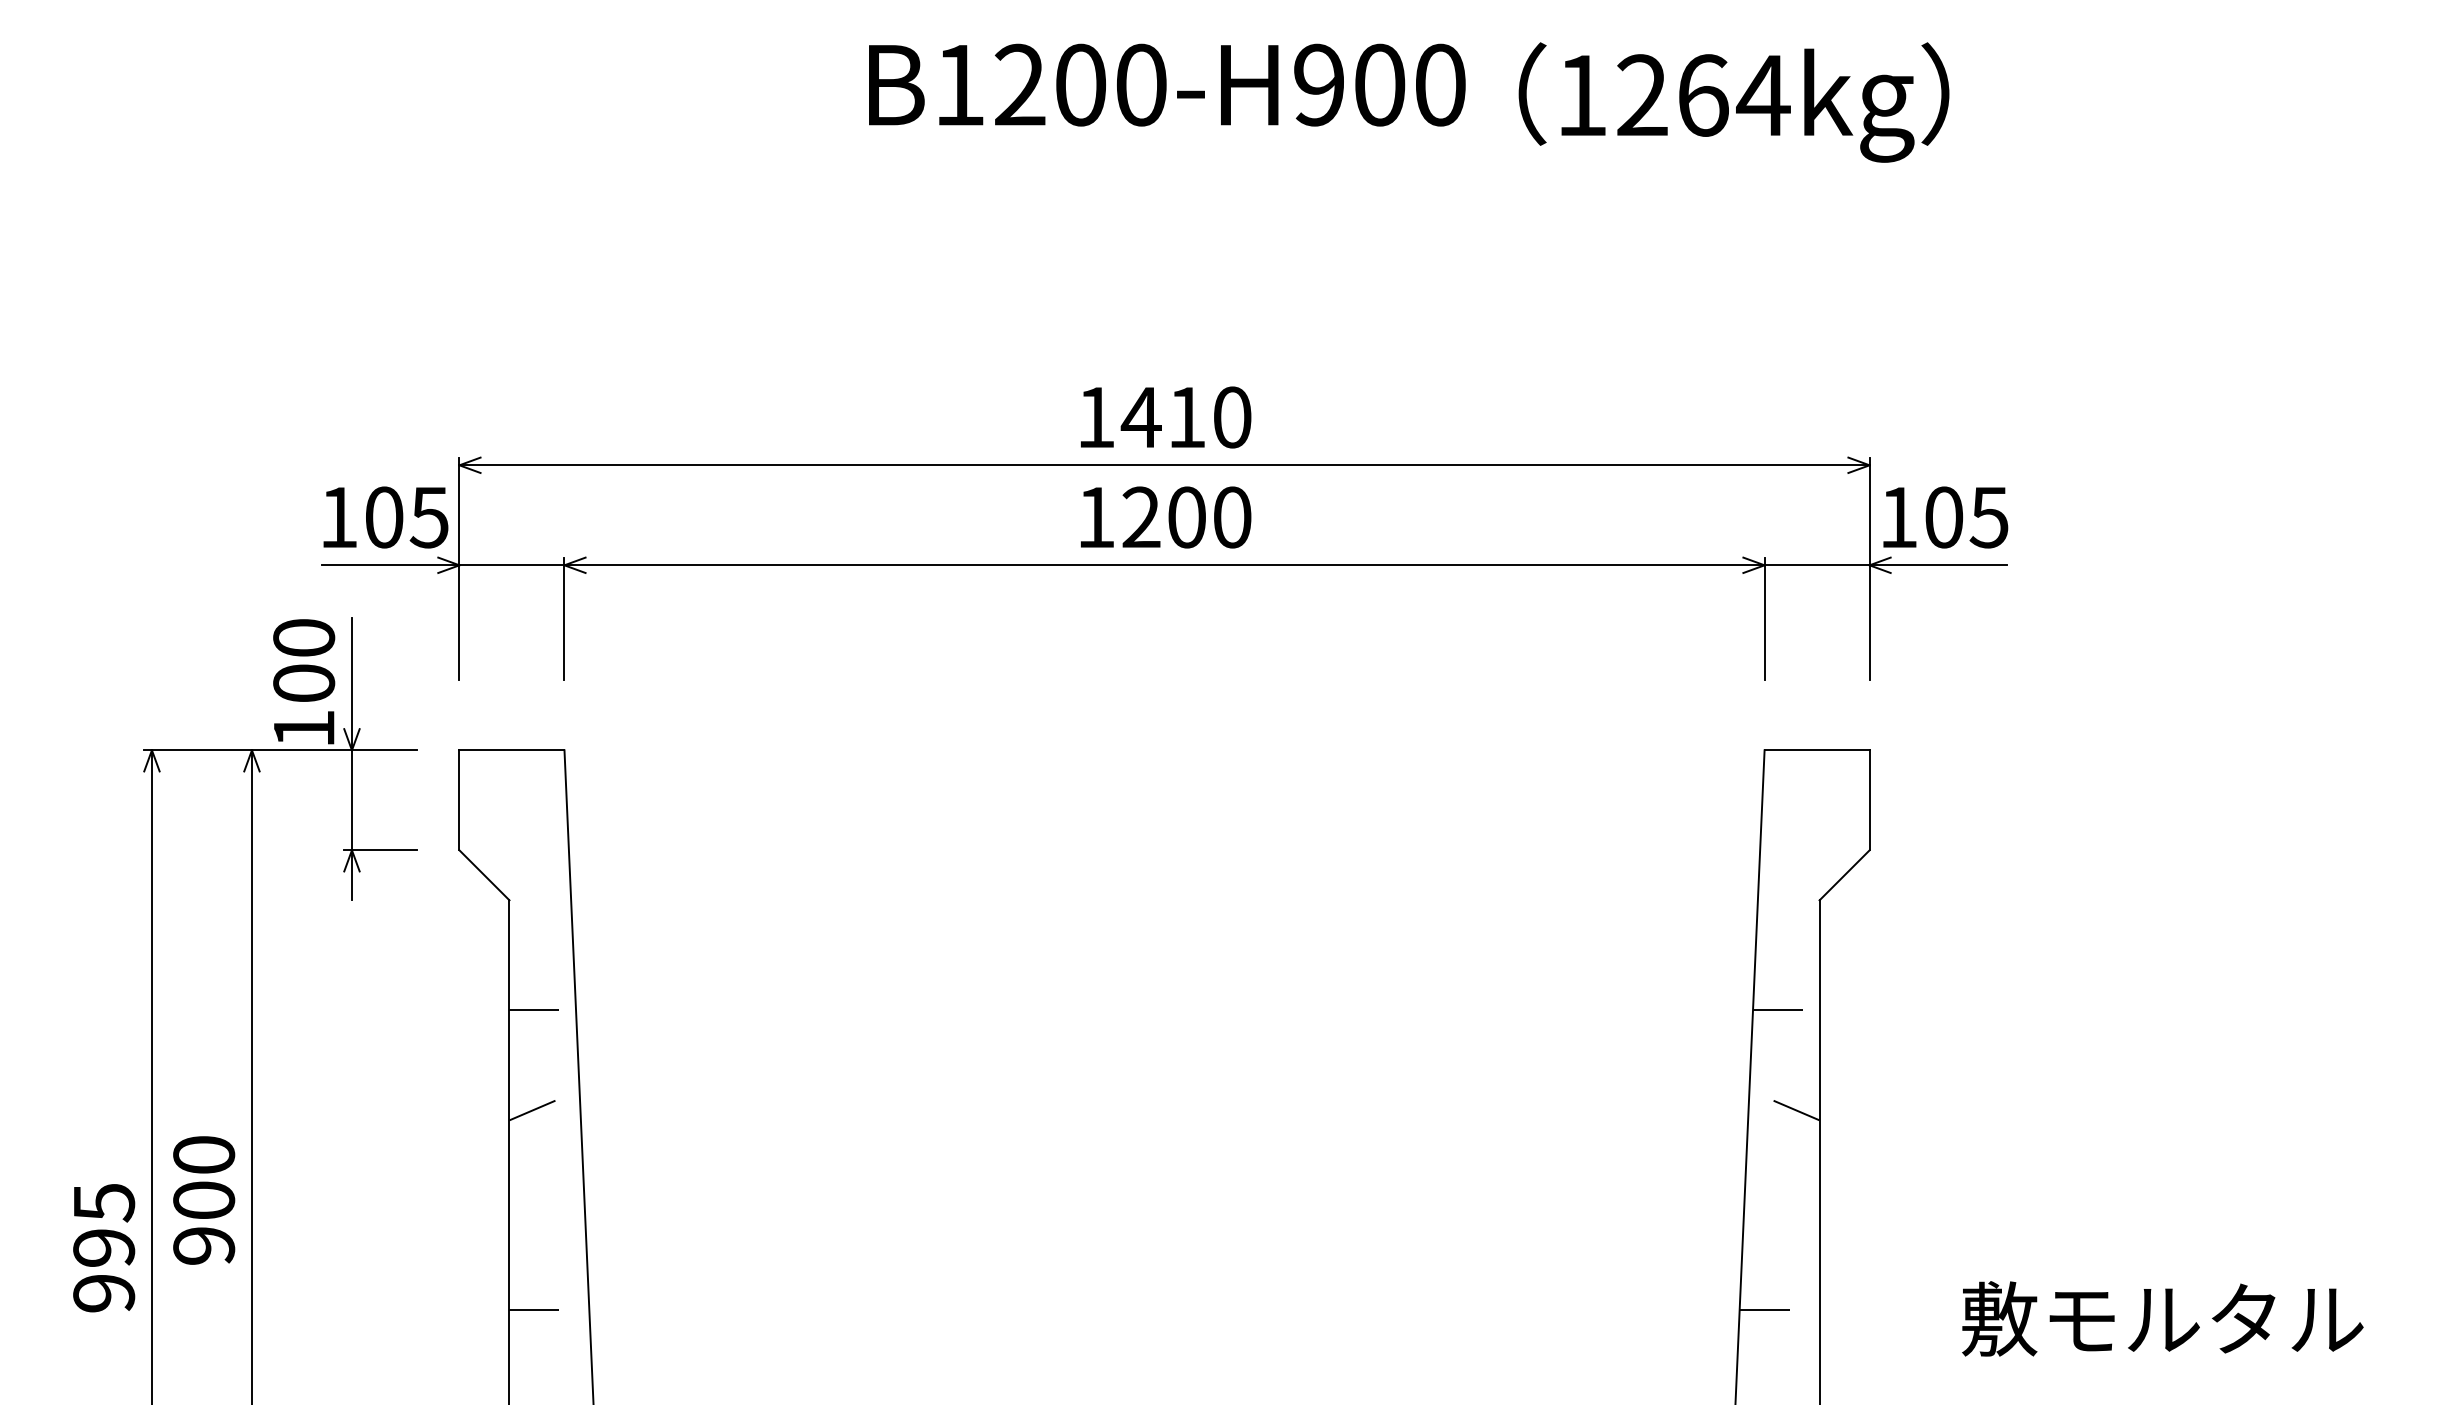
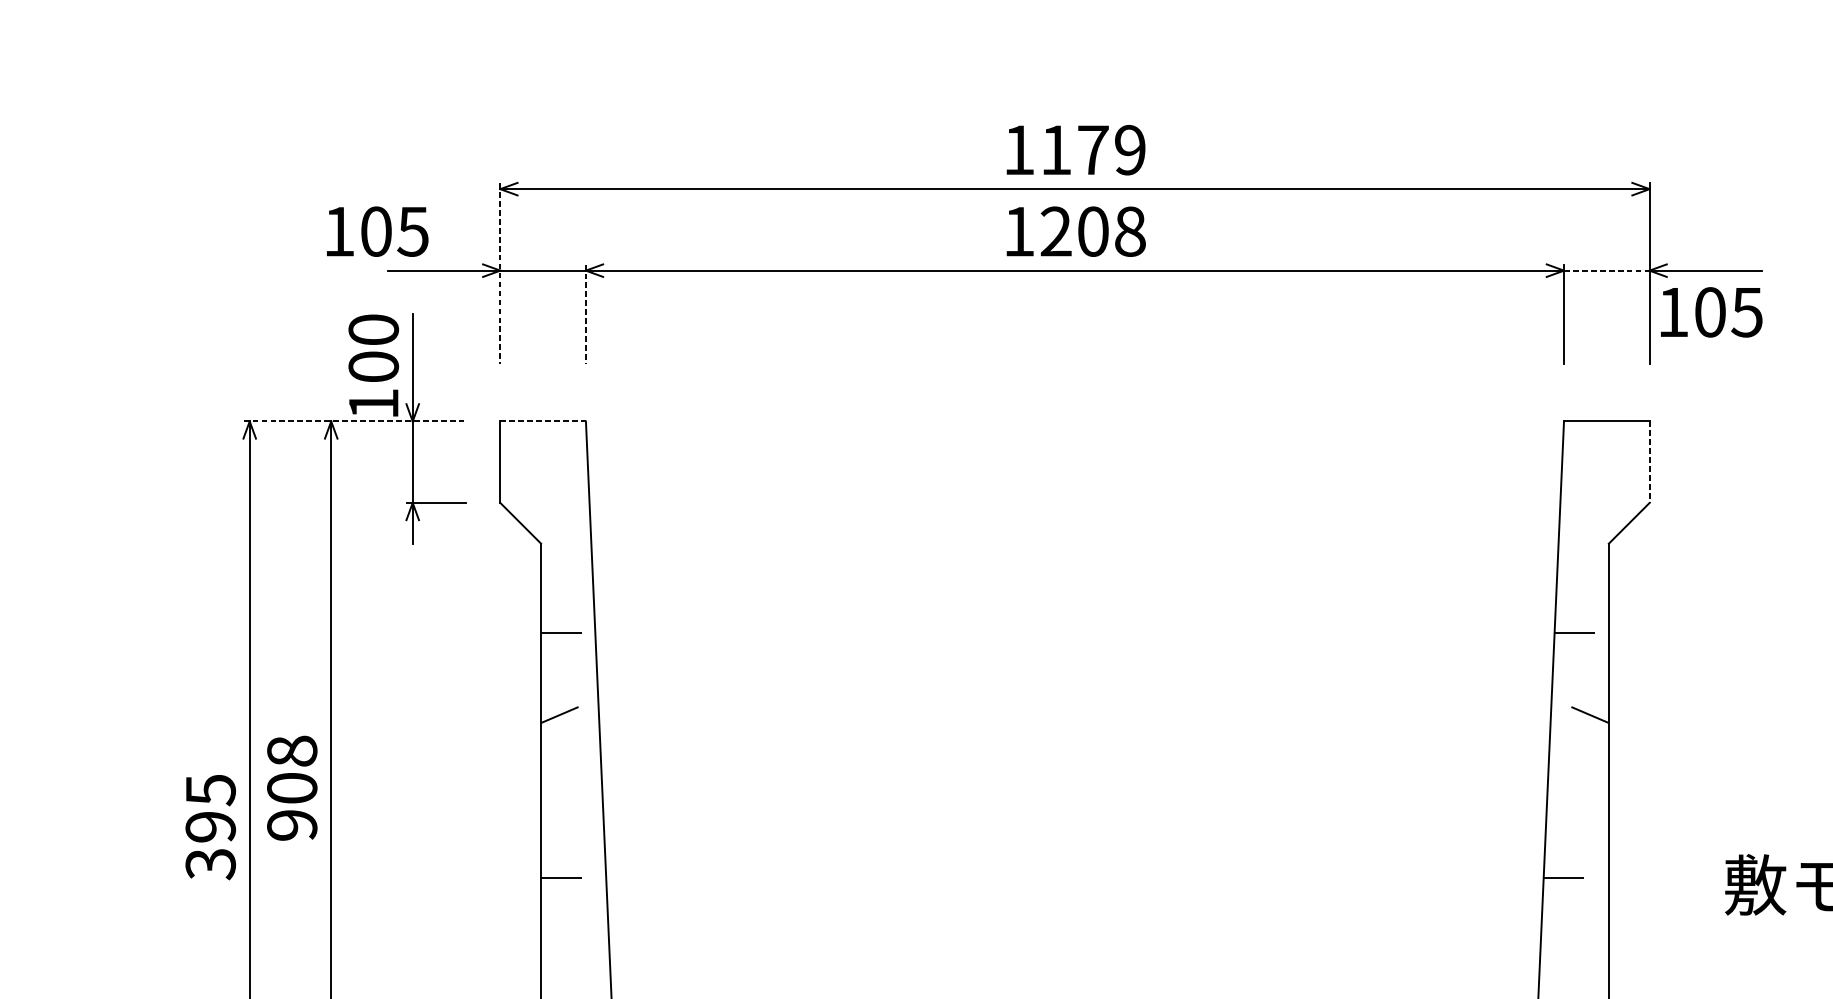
text: (1185, 417) -> (1092, 150), 1410 -> 1179
text: (385, 517) -> (377, 231), moved
text: (1232, 517) -> (1130, 231), 1200 -> 1208
text: (1945, 517) -> (1711, 312), moved
line: (1817, 565) -> (1607, 270), solid -> dashed
line: (459, 569) -> (500, 274), solid -> dashed
line: (564, 619) -> (585, 314), solid -> dashed
line: (281, 750) -> (355, 421), solid -> dashed
line: (511, 750) -> (542, 421), solid -> dashed
line: (1869, 800) -> (1649, 462), solid -> dashed
text: (203, 1154) -> (291, 750), 900 -> 908
text: (104, 1294) -> (211, 864), 995 -> 395

